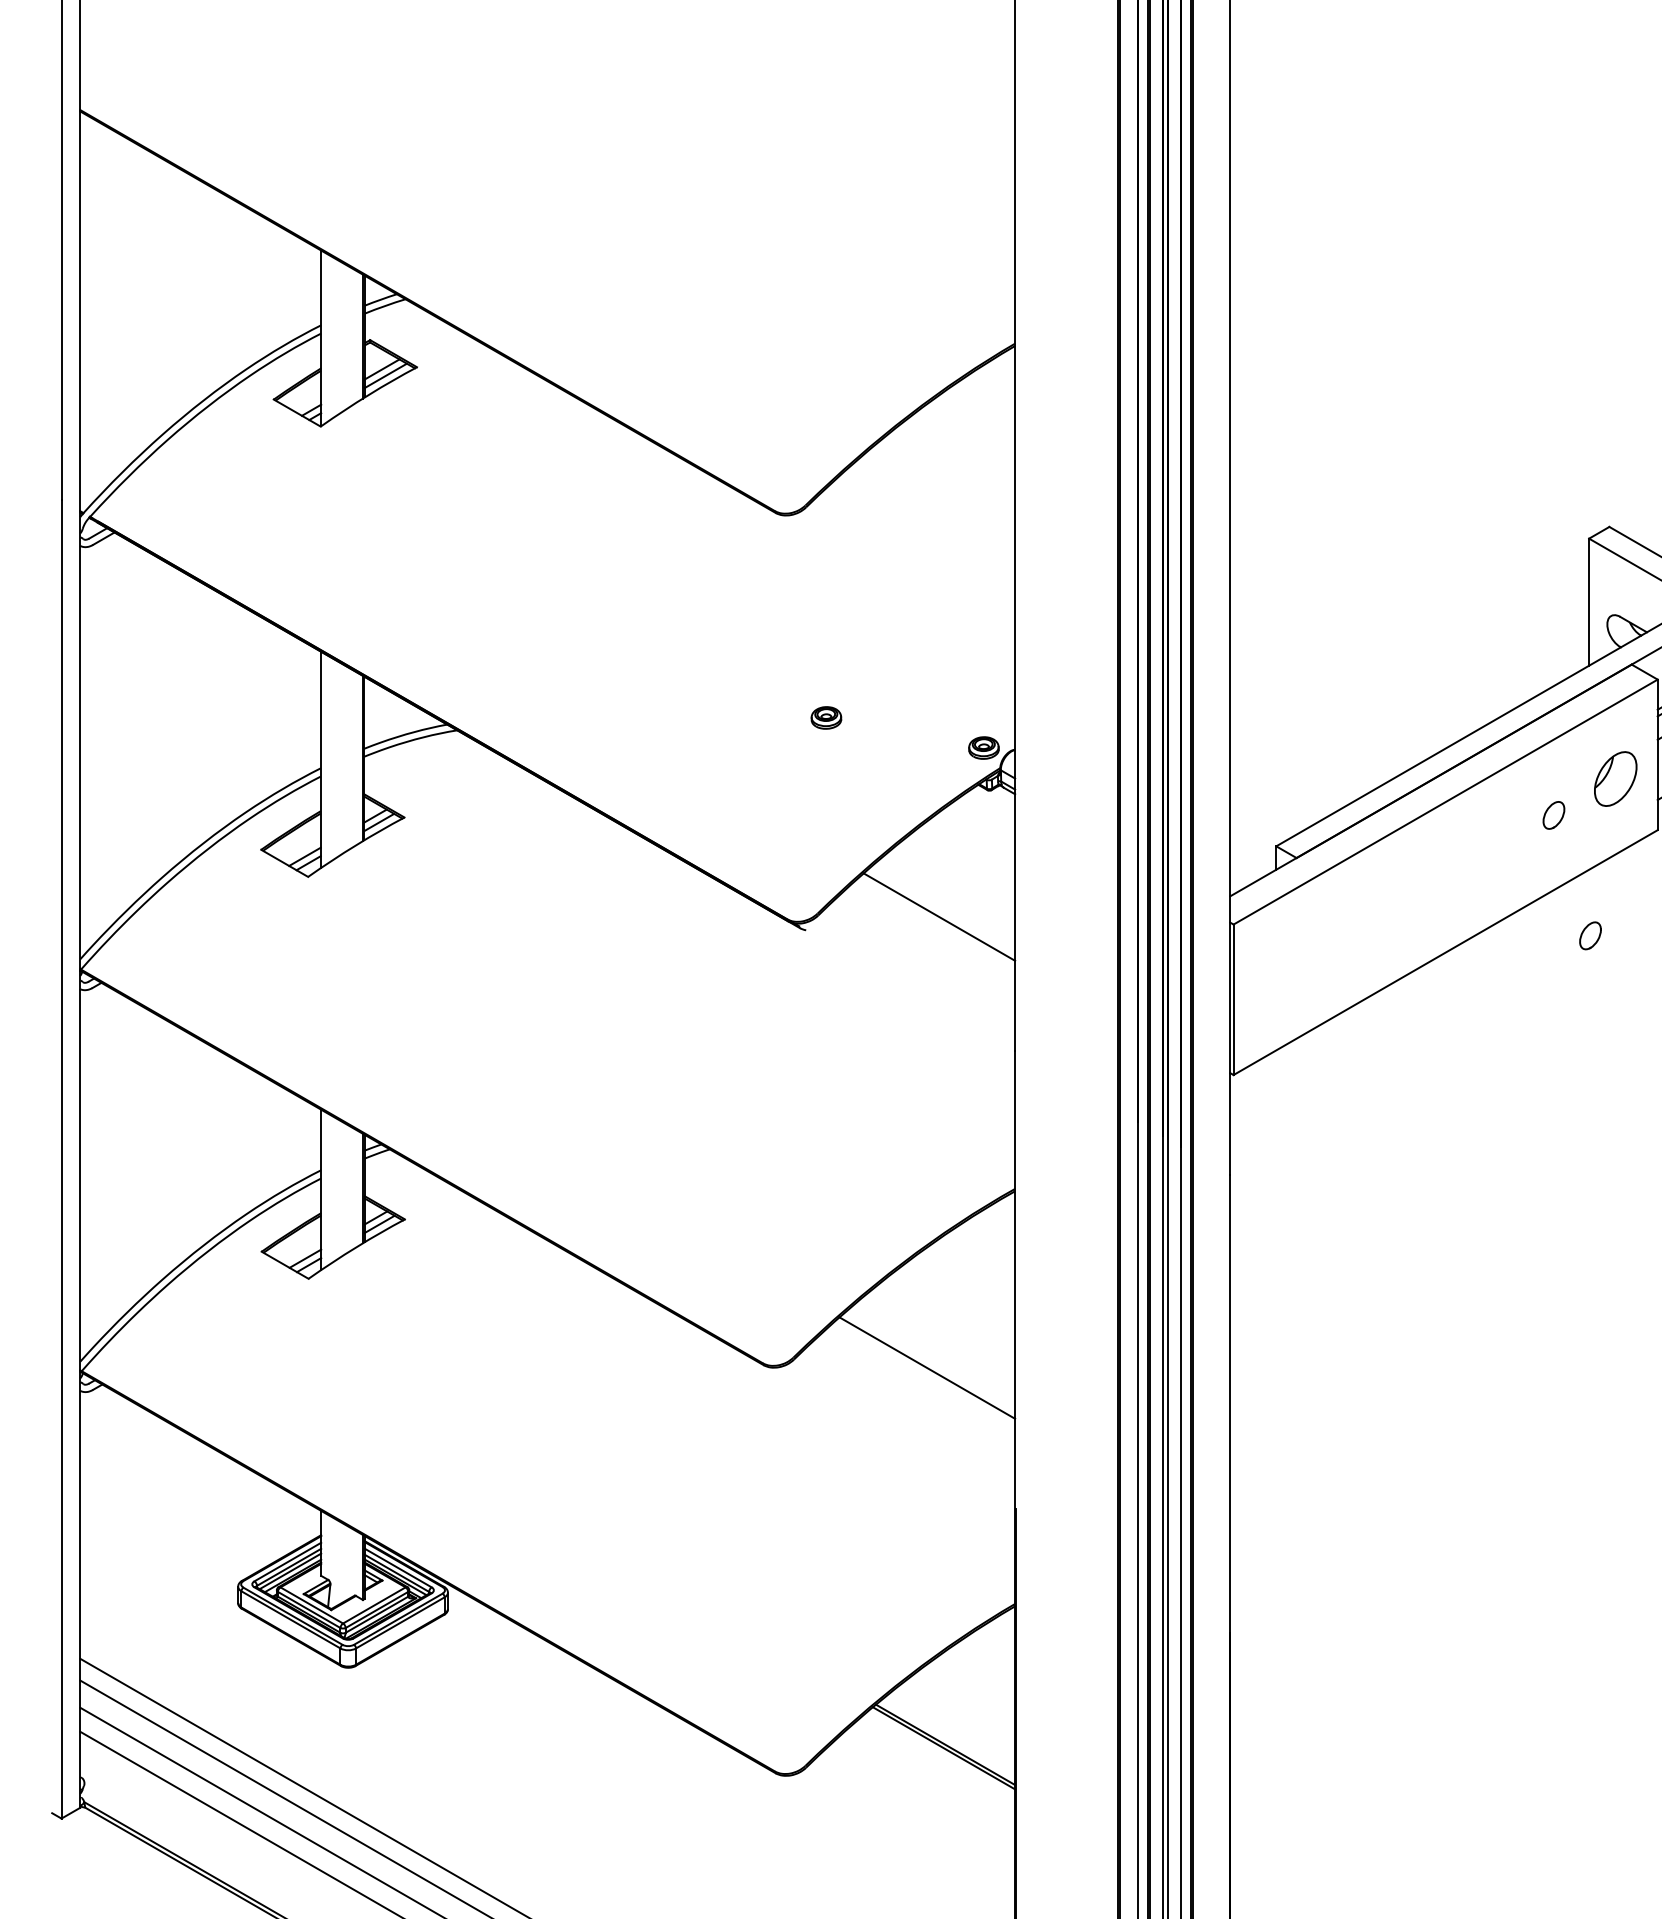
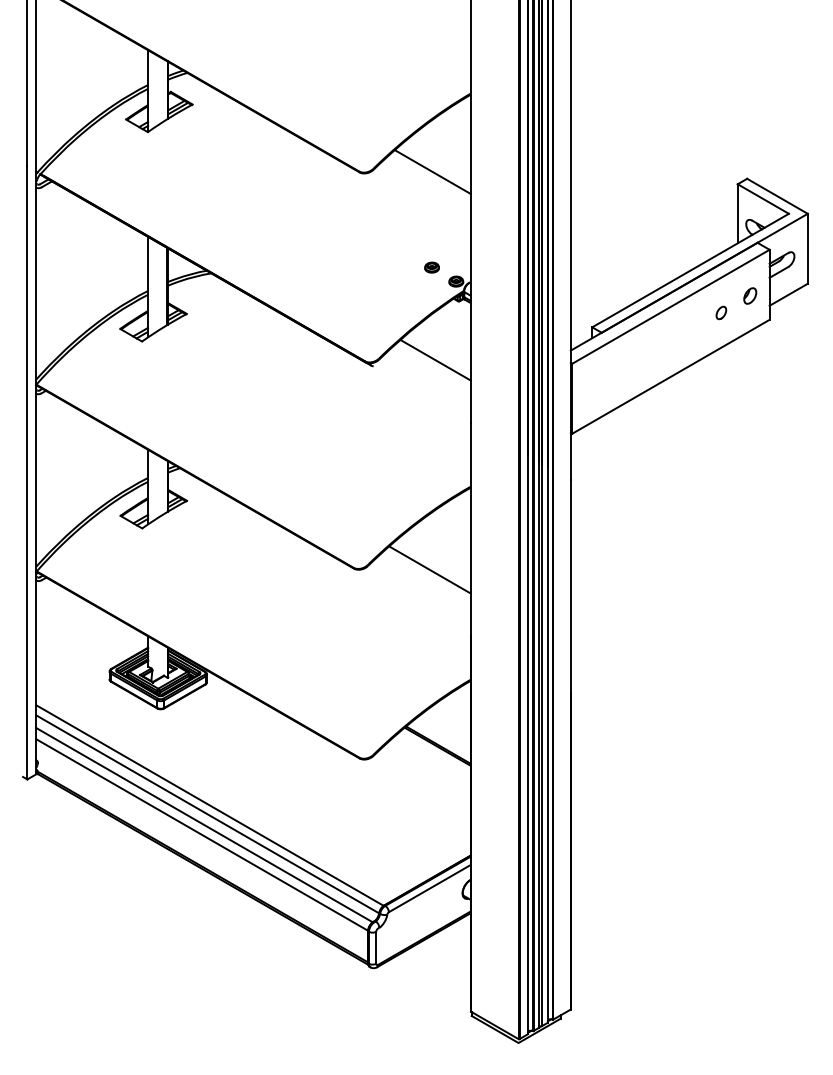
line: (932, 513) -> (432, 172), added
part: (825, 717) -> (431, 267), moved
part: (1616, 777) -> (750, 295), size x0.62
part: (1590, 934) -> (738, 368), removed

